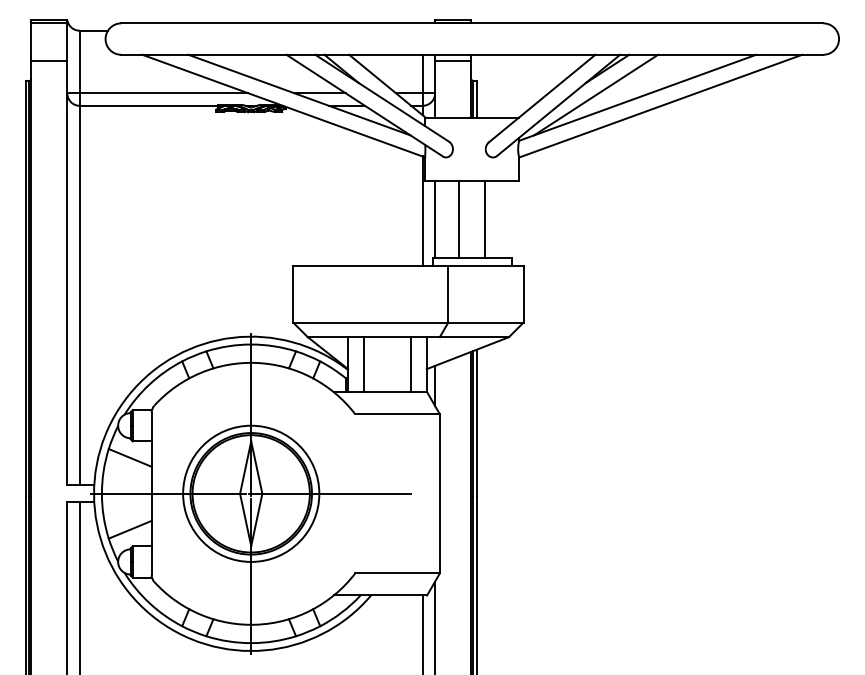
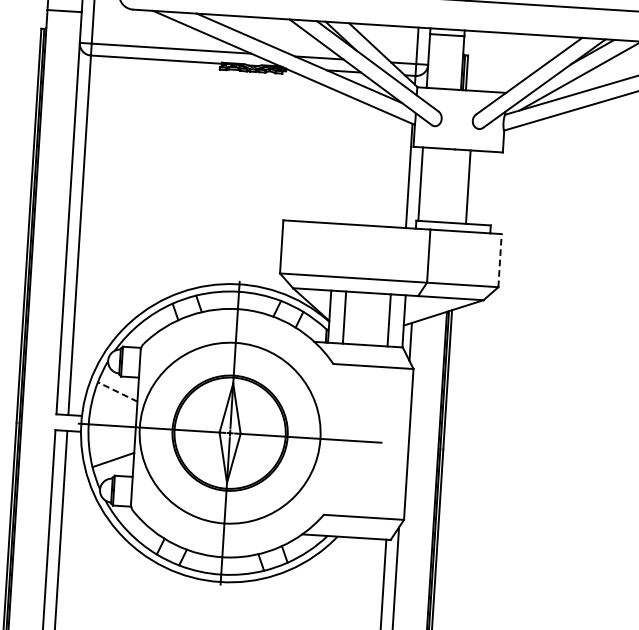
line: (459, 219) -> (443, 185), removed
line: (523, 294) -> (499, 260), solid -> dashed
line: (129, 457) -> (117, 391), solid -> dashed
circle: (251, 493) -> (230, 432), size x1.4

